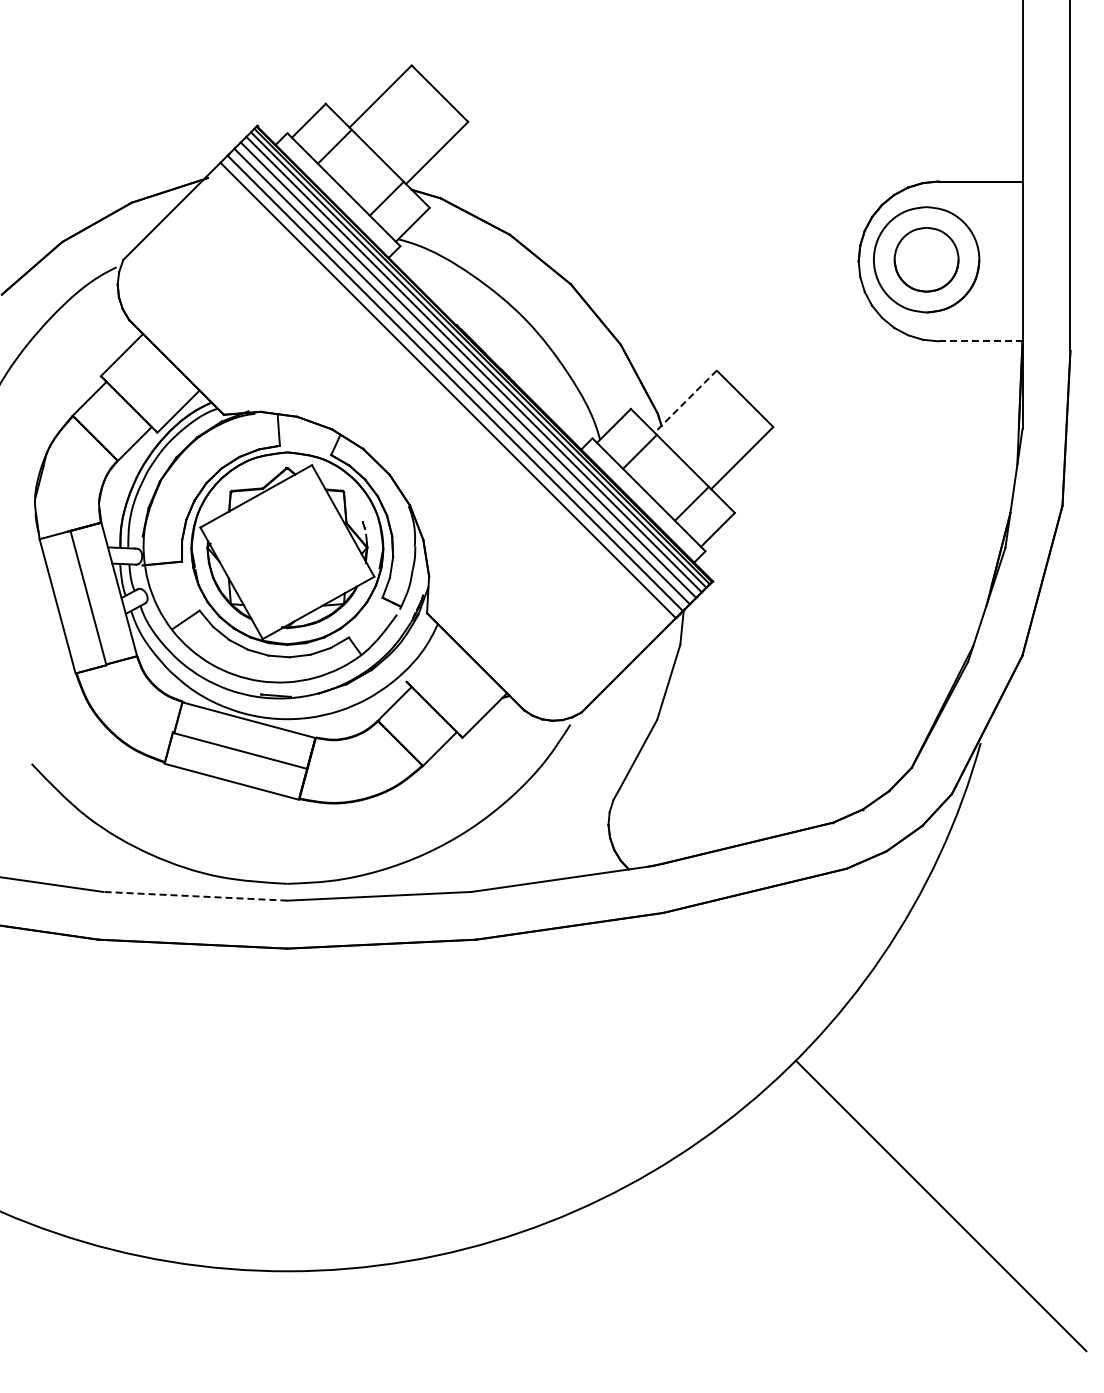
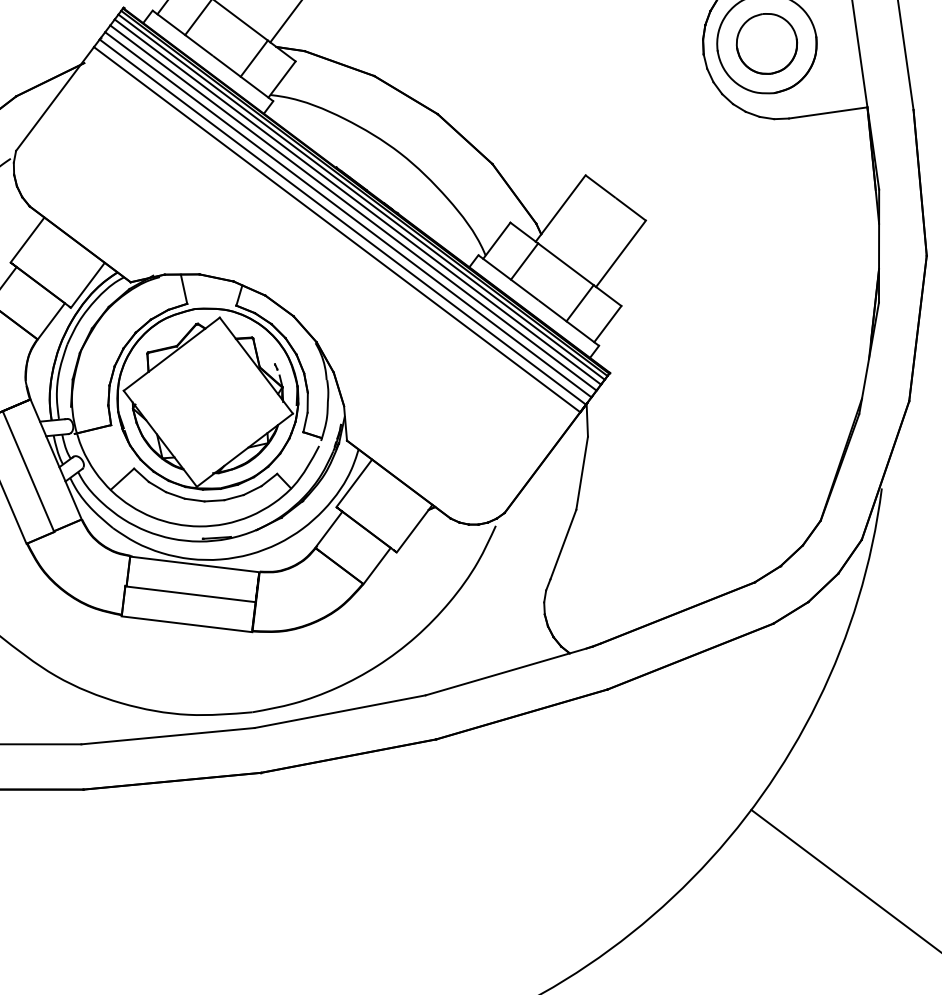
line: (980, 341) -> (828, 113), dashed -> solid
line: (685, 401) -> (560, 208), dashed -> solid
line: (427, 658) -> (353, 483), added
line: (194, 896) -> (167, 736), dashed -> solid

